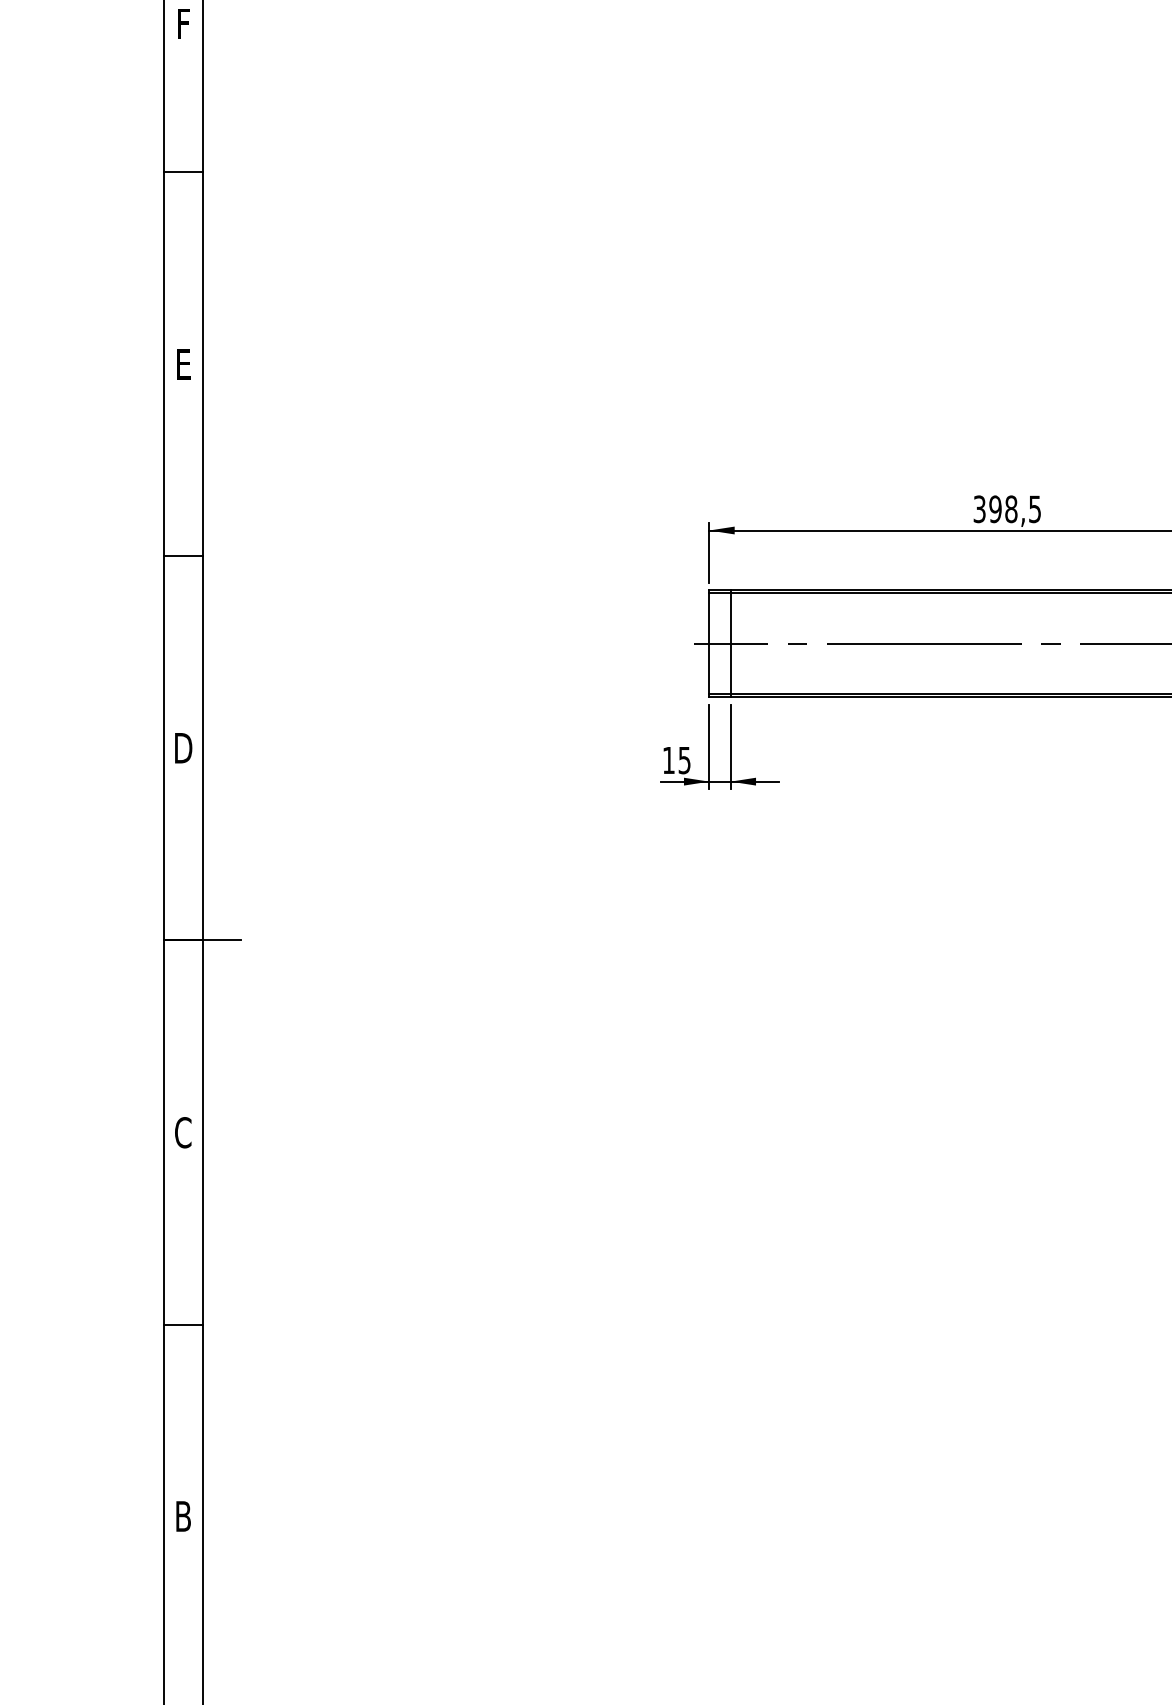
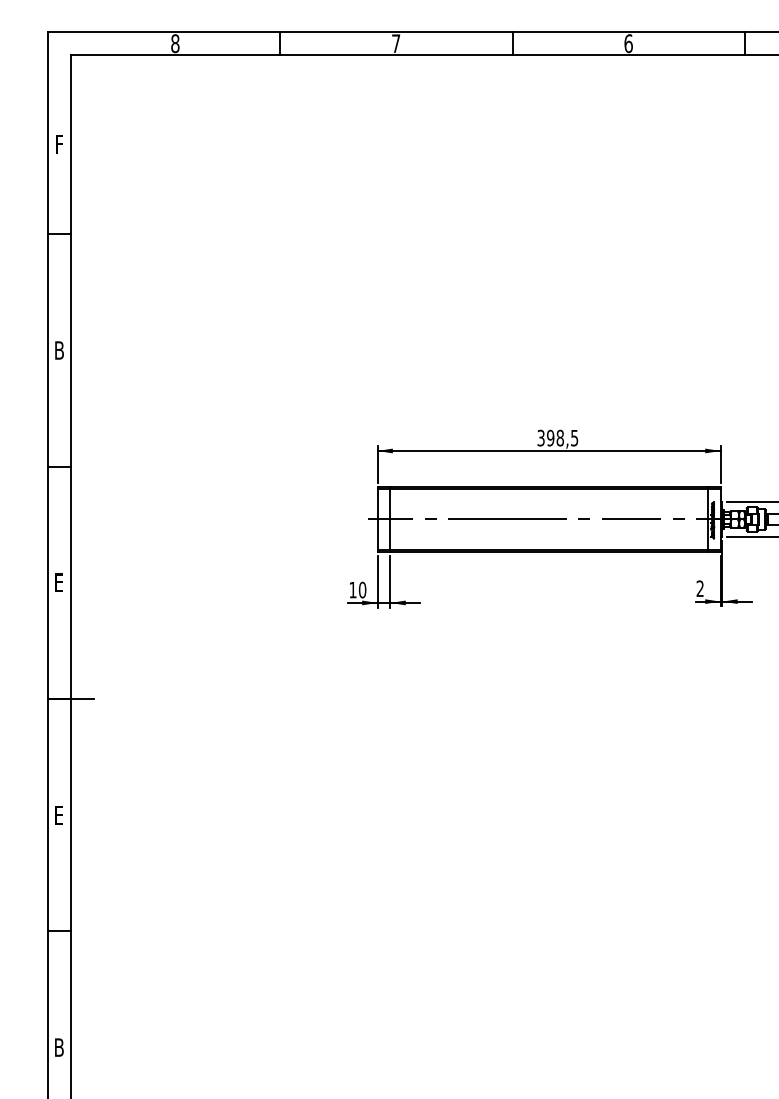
text: (183, 364) -> (59, 350), E -> B
text: (183, 747) -> (59, 582), D -> E
text: (684, 759) -> (362, 589), 15 -> 10
text: (183, 1131) -> (59, 814), C -> E

